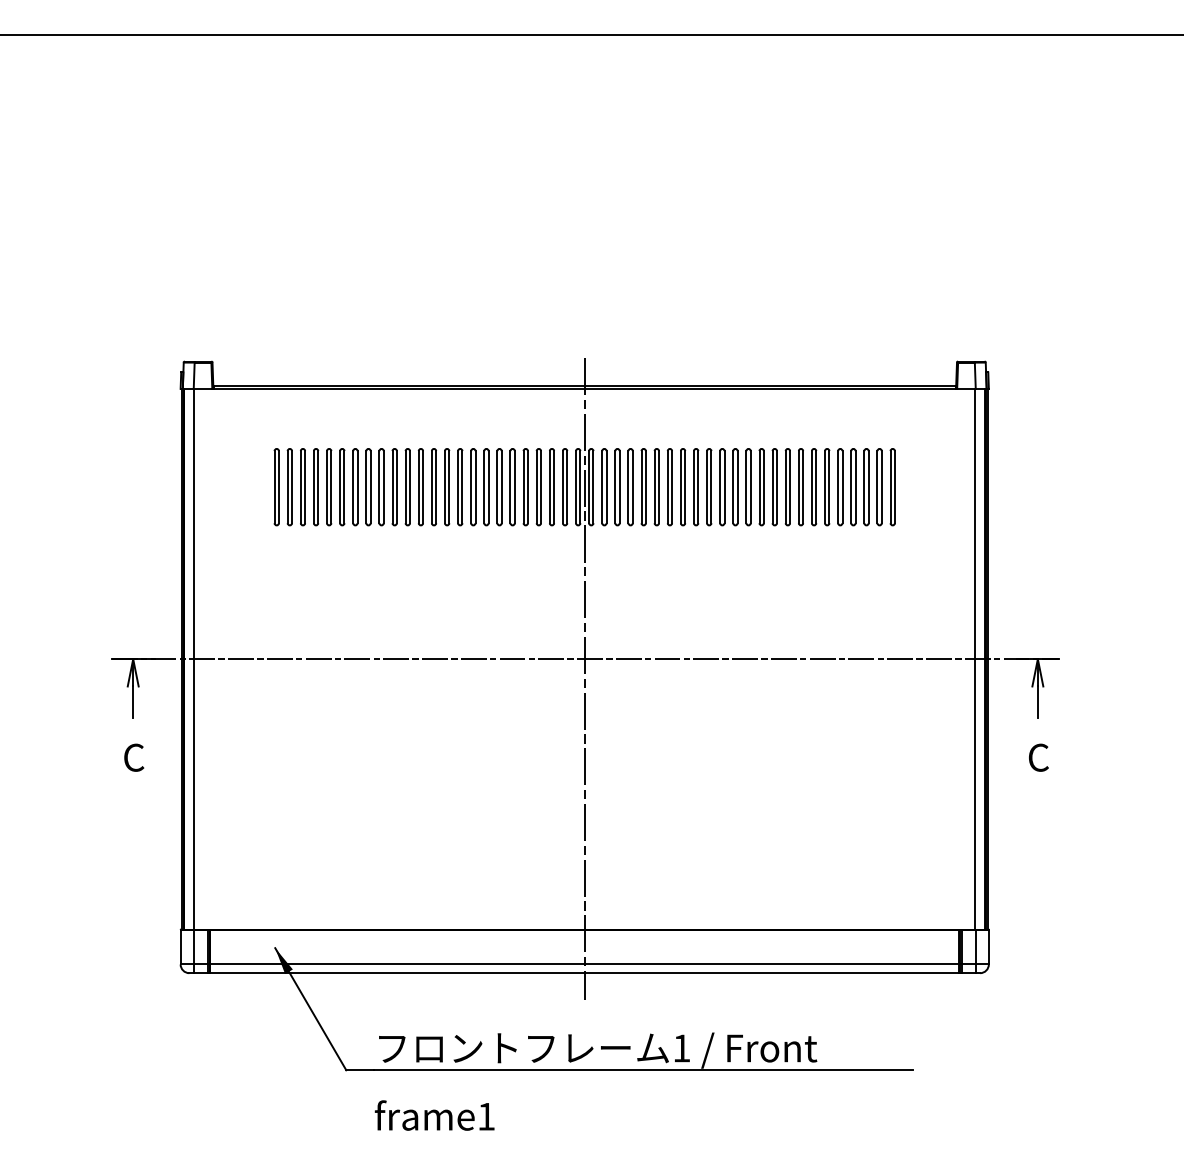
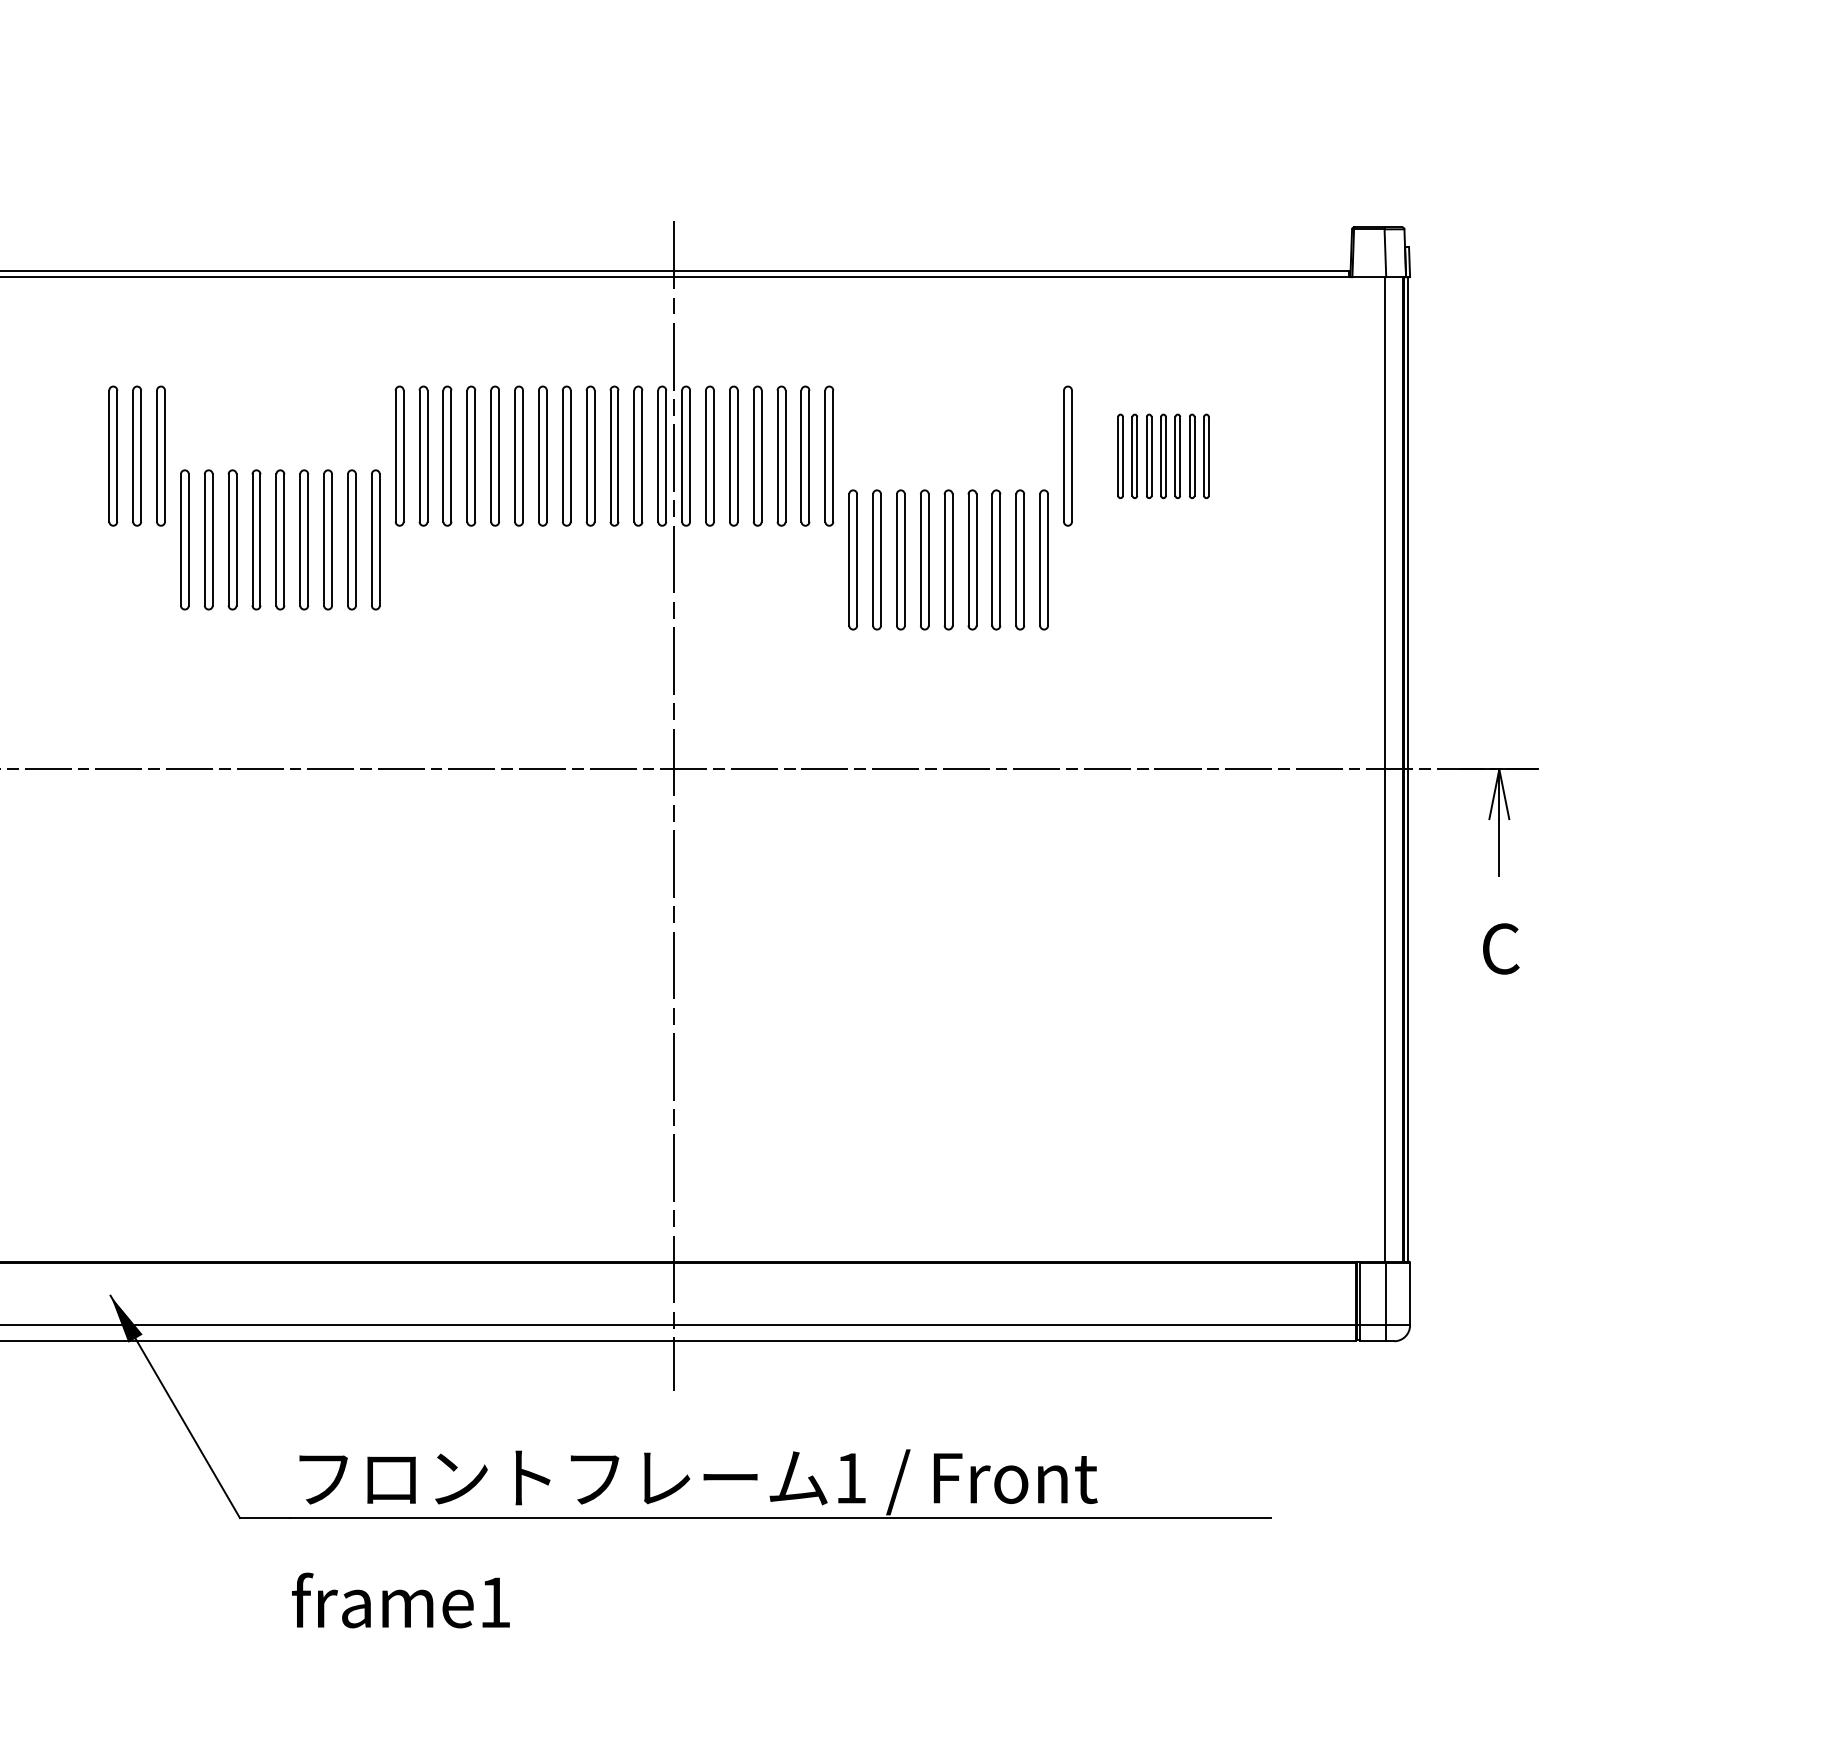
part: (368, 487) -> (280, 540), moved
part: (735, 487) -> (948, 560), moved
part: (853, 487) -> (1163, 456), size x0.6

